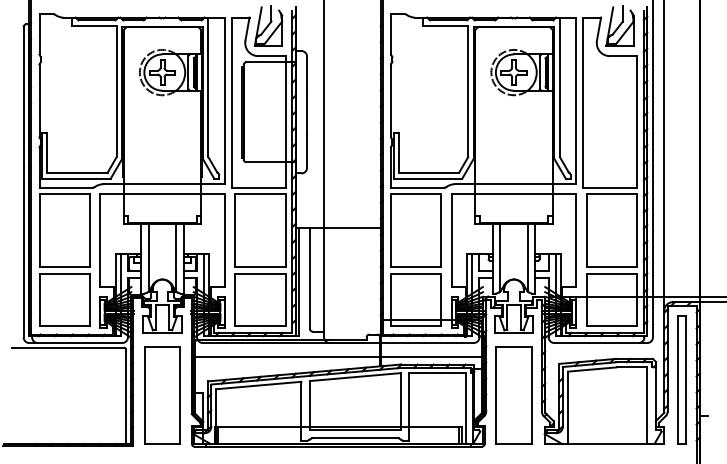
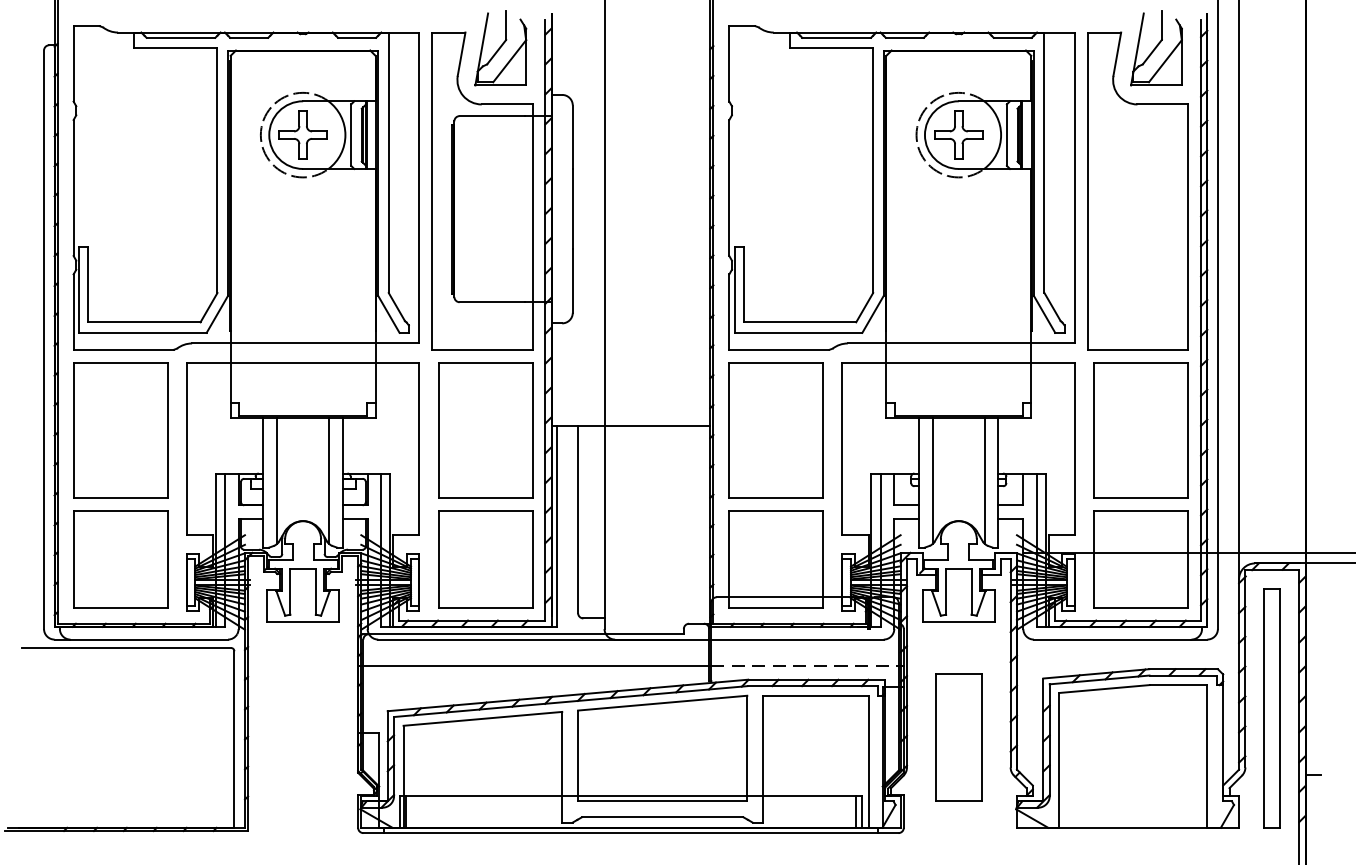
line: (432, 357) -> (806, 666), solid -> dashed
part: (162, 395) -> (303, 737), removed
part: (513, 395) -> (957, 737), size x0.7

